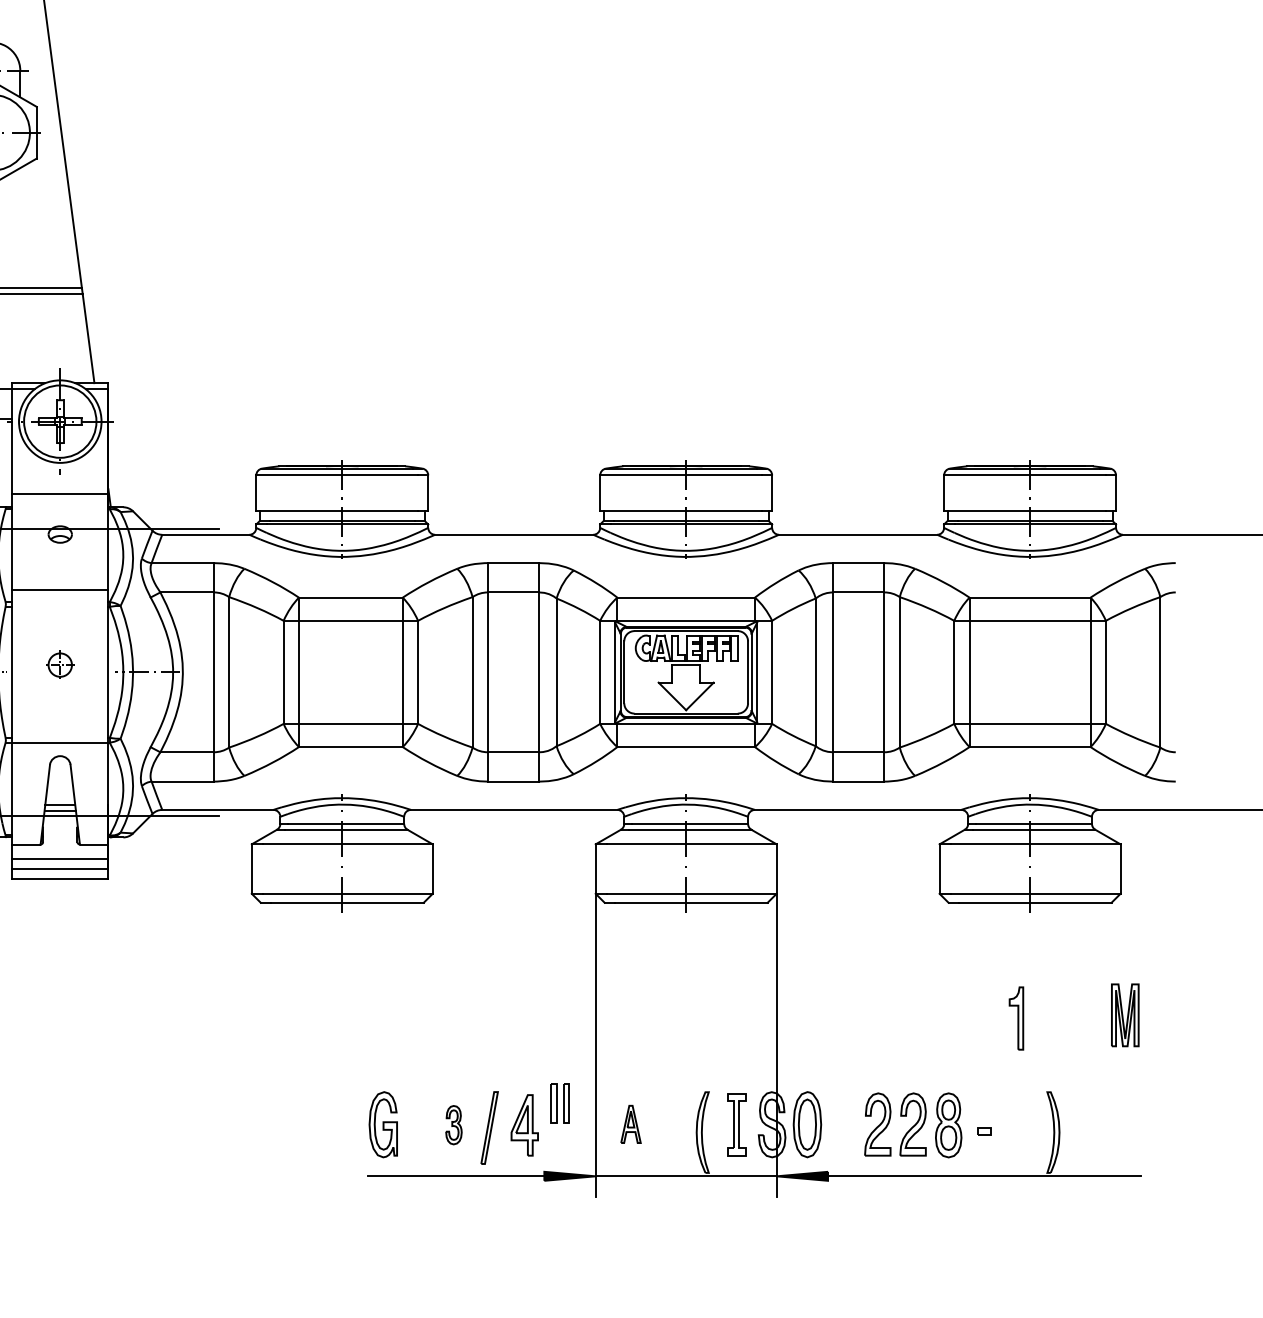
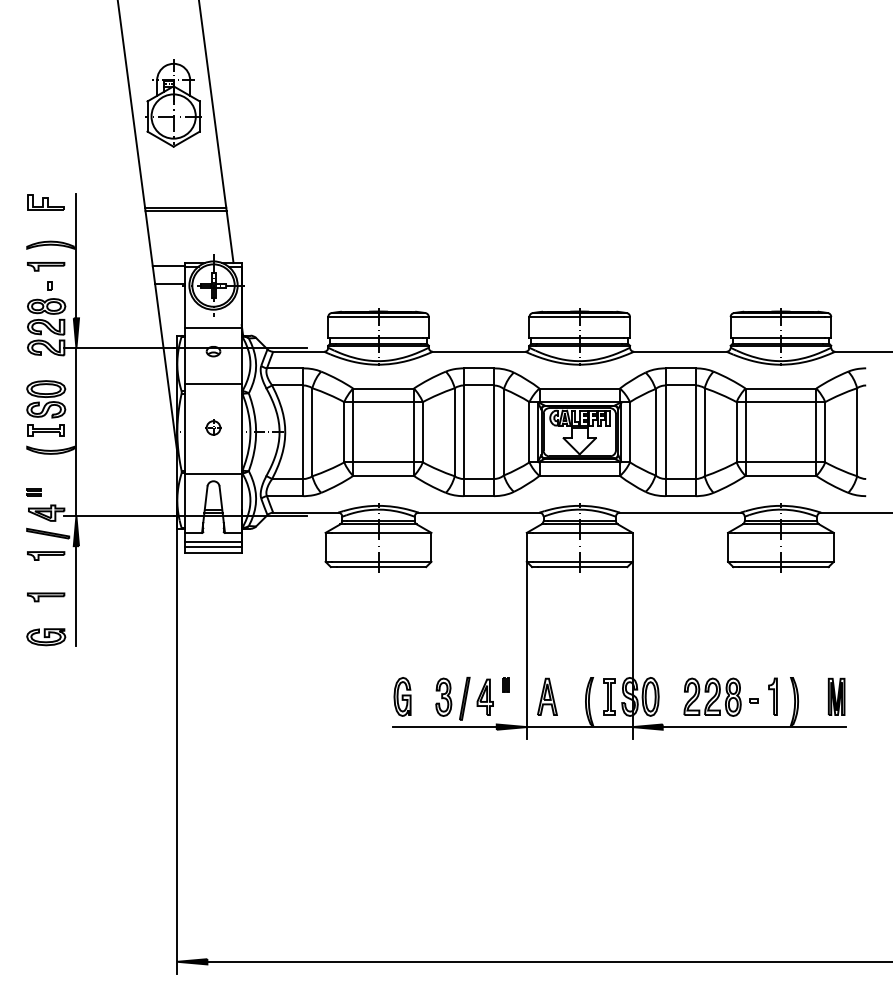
part: (1125, 1014) -> (836, 696), moved
part: (1015, 1018) -> (772, 696), moved
part: (559, 1103) -> (505, 684), size x0.62
part: (453, 1124) -> (443, 696), size x1.67
part: (631, 1124) -> (547, 696), size x1.67

